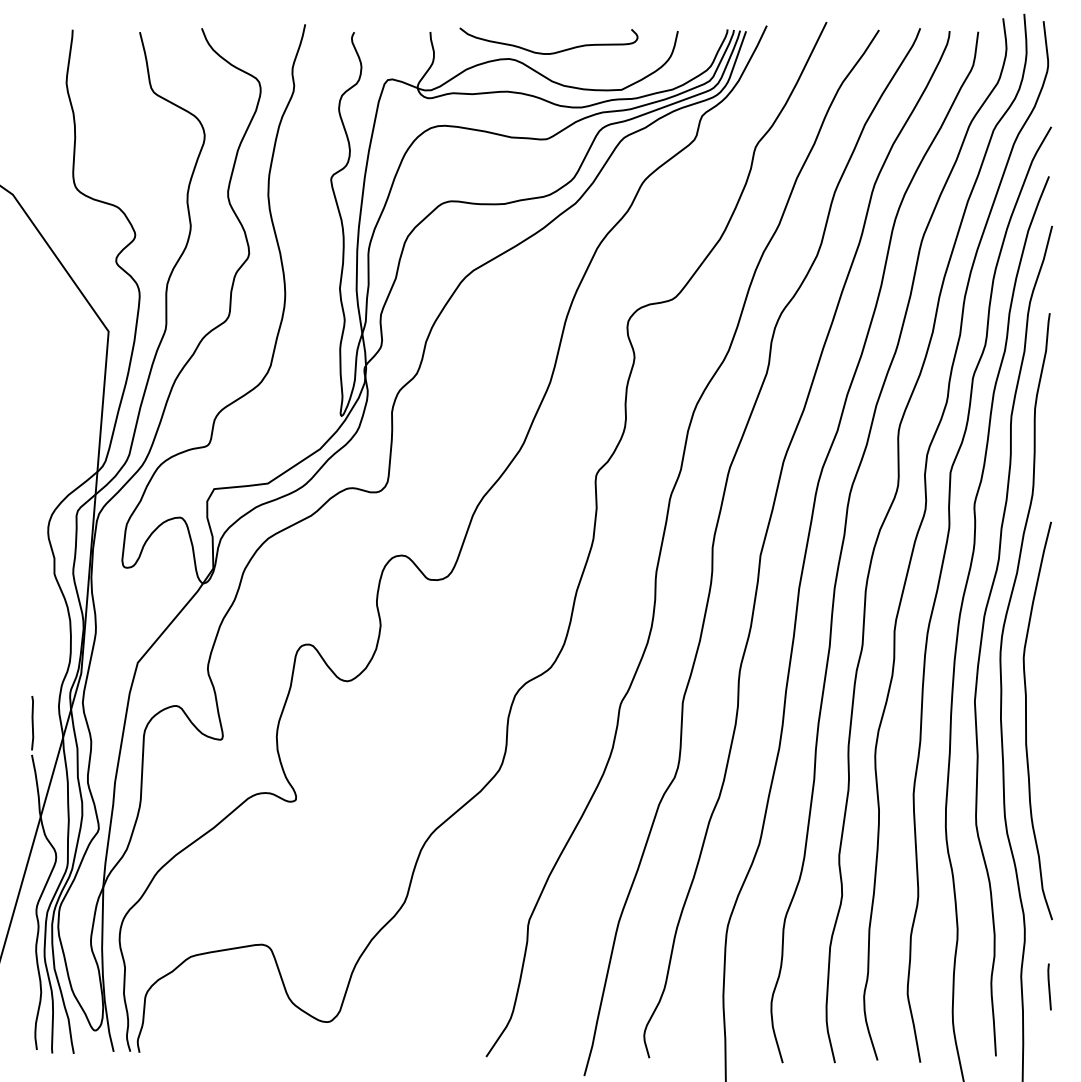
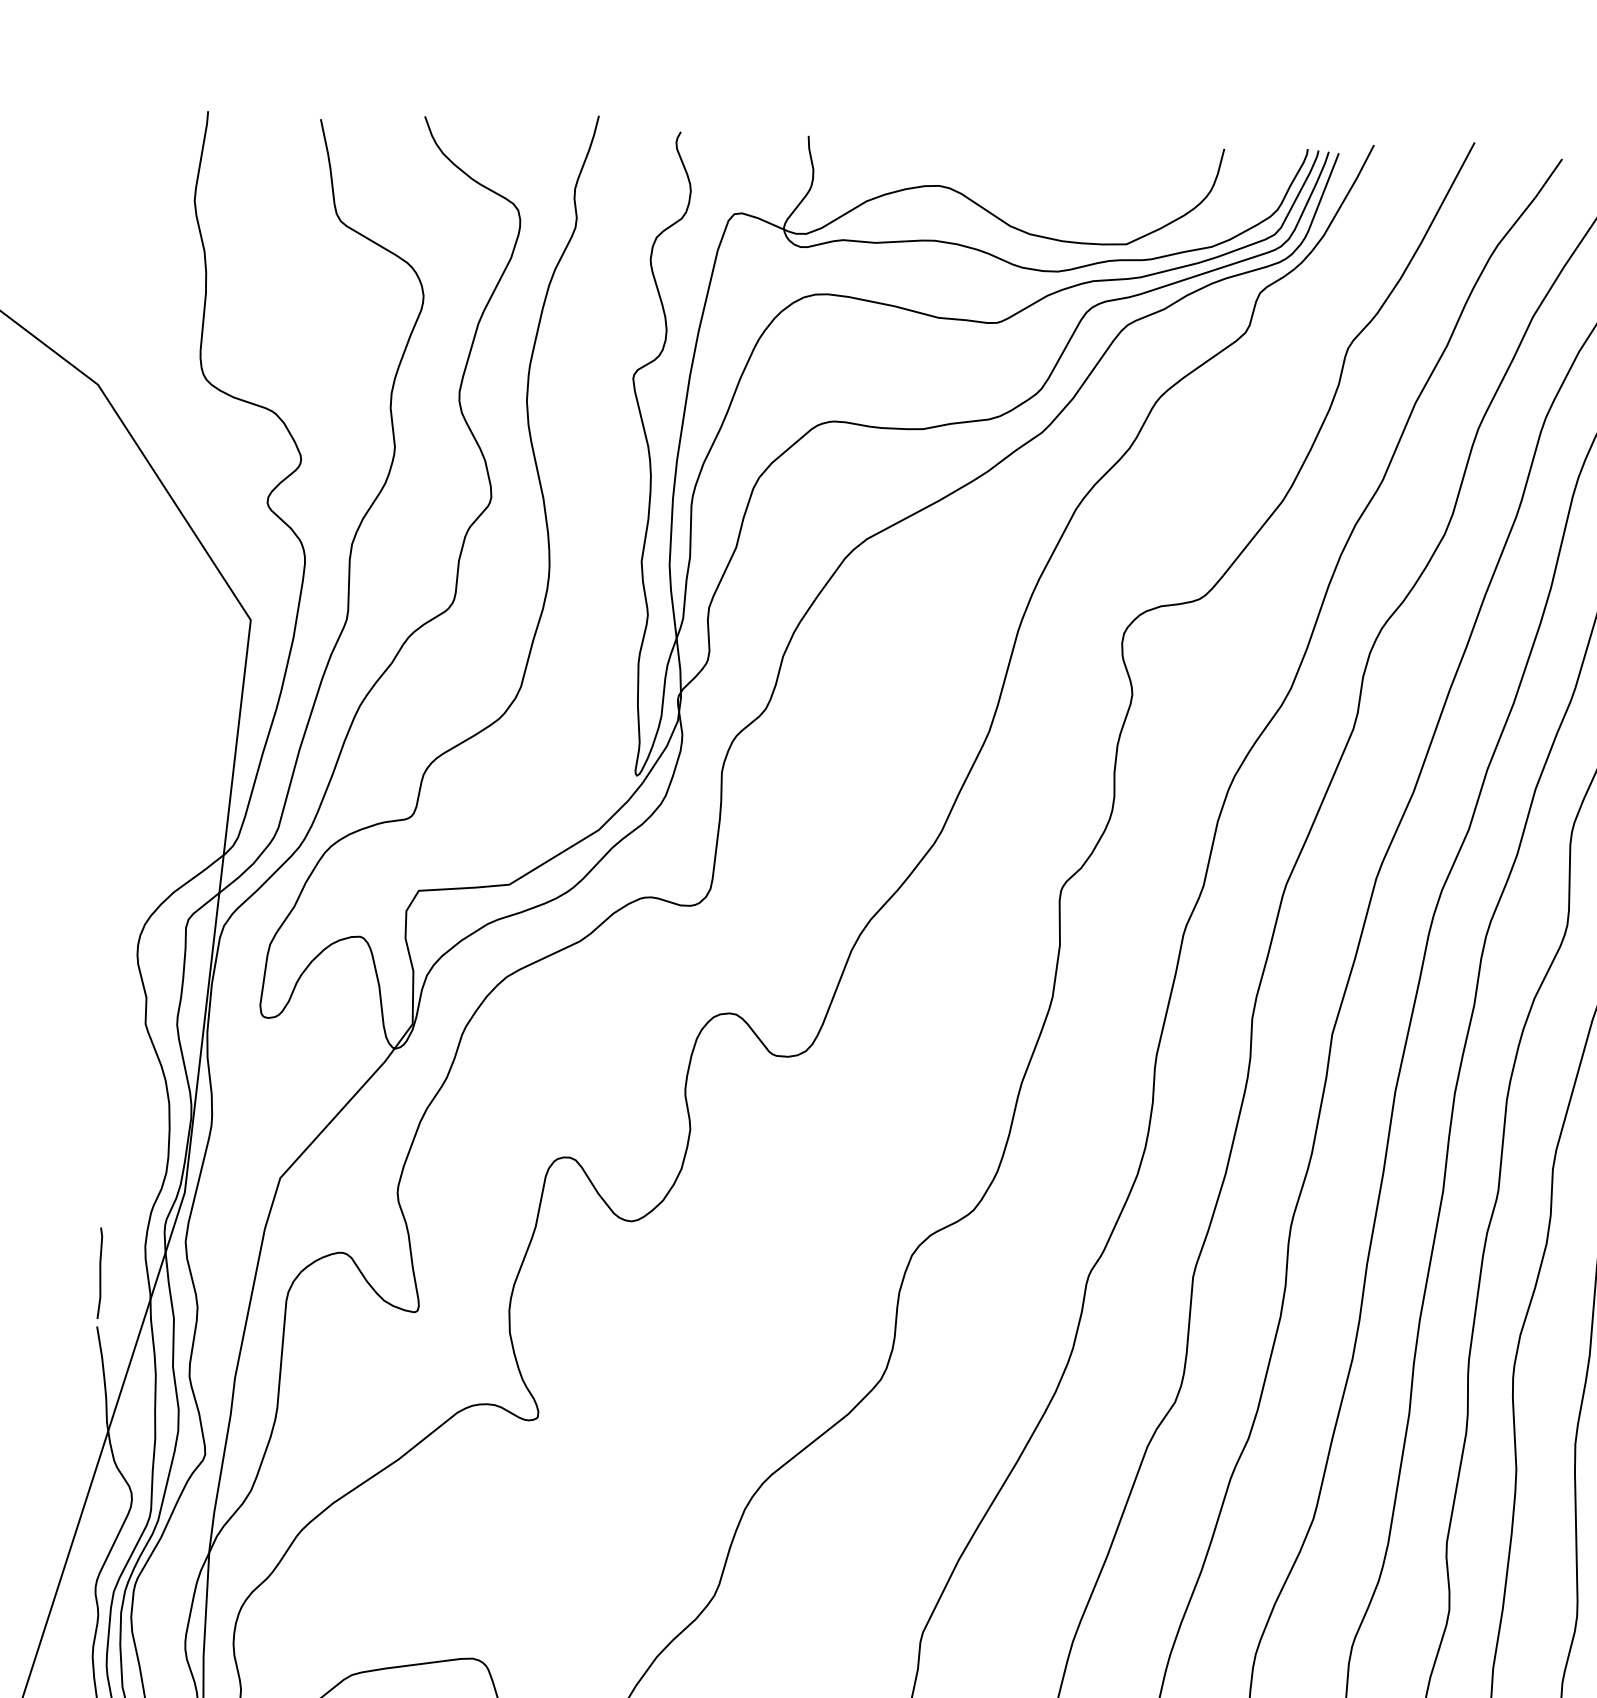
curve: (551, 52) -> (1010, 177), removed

